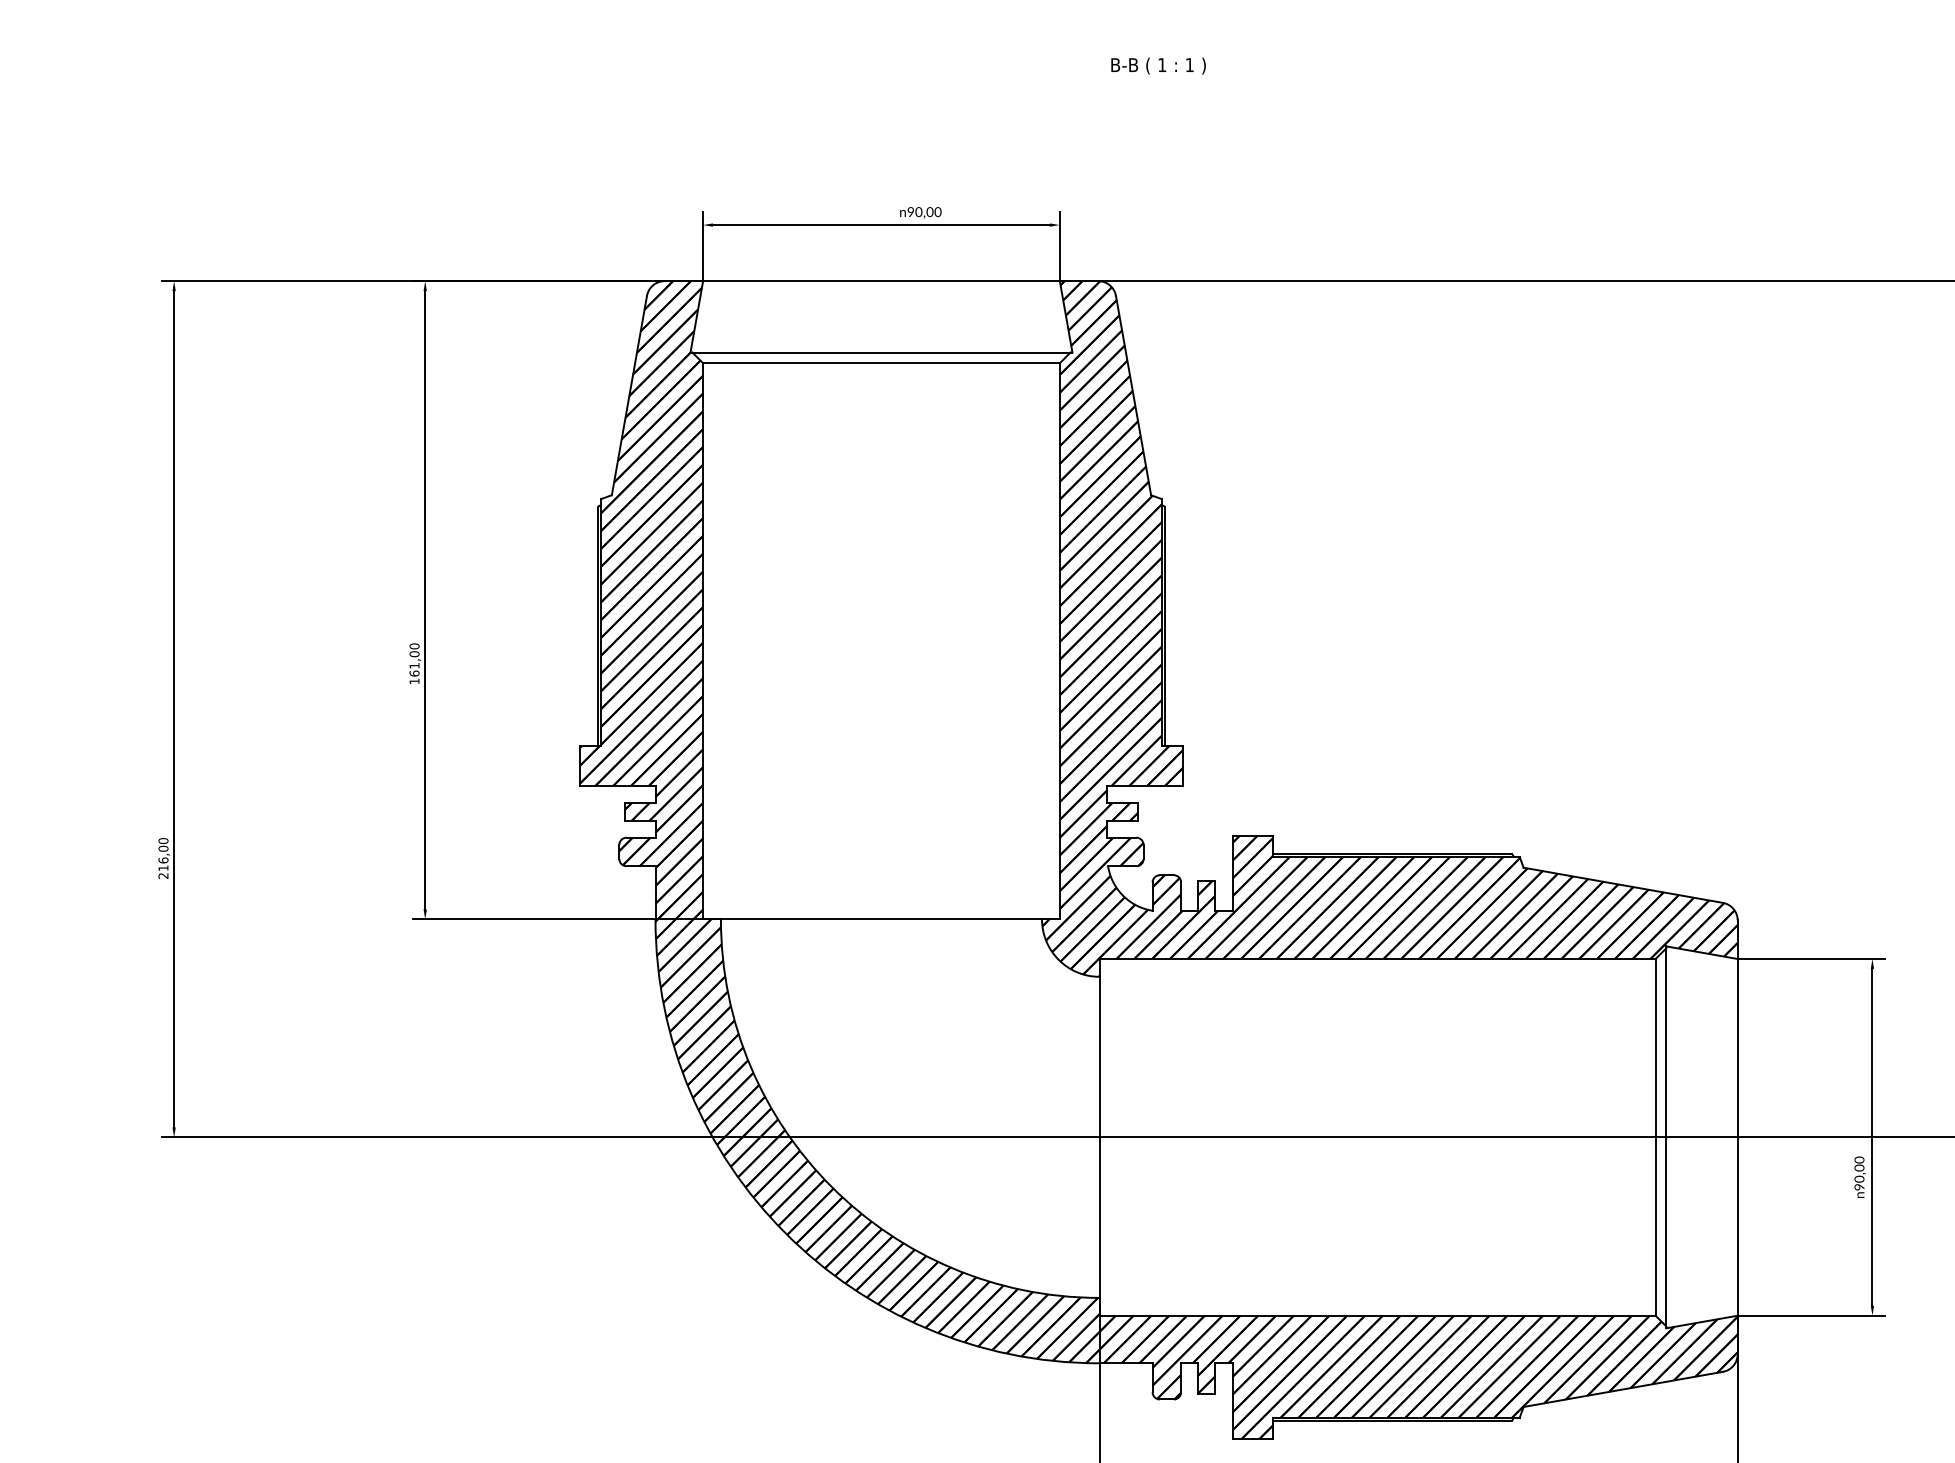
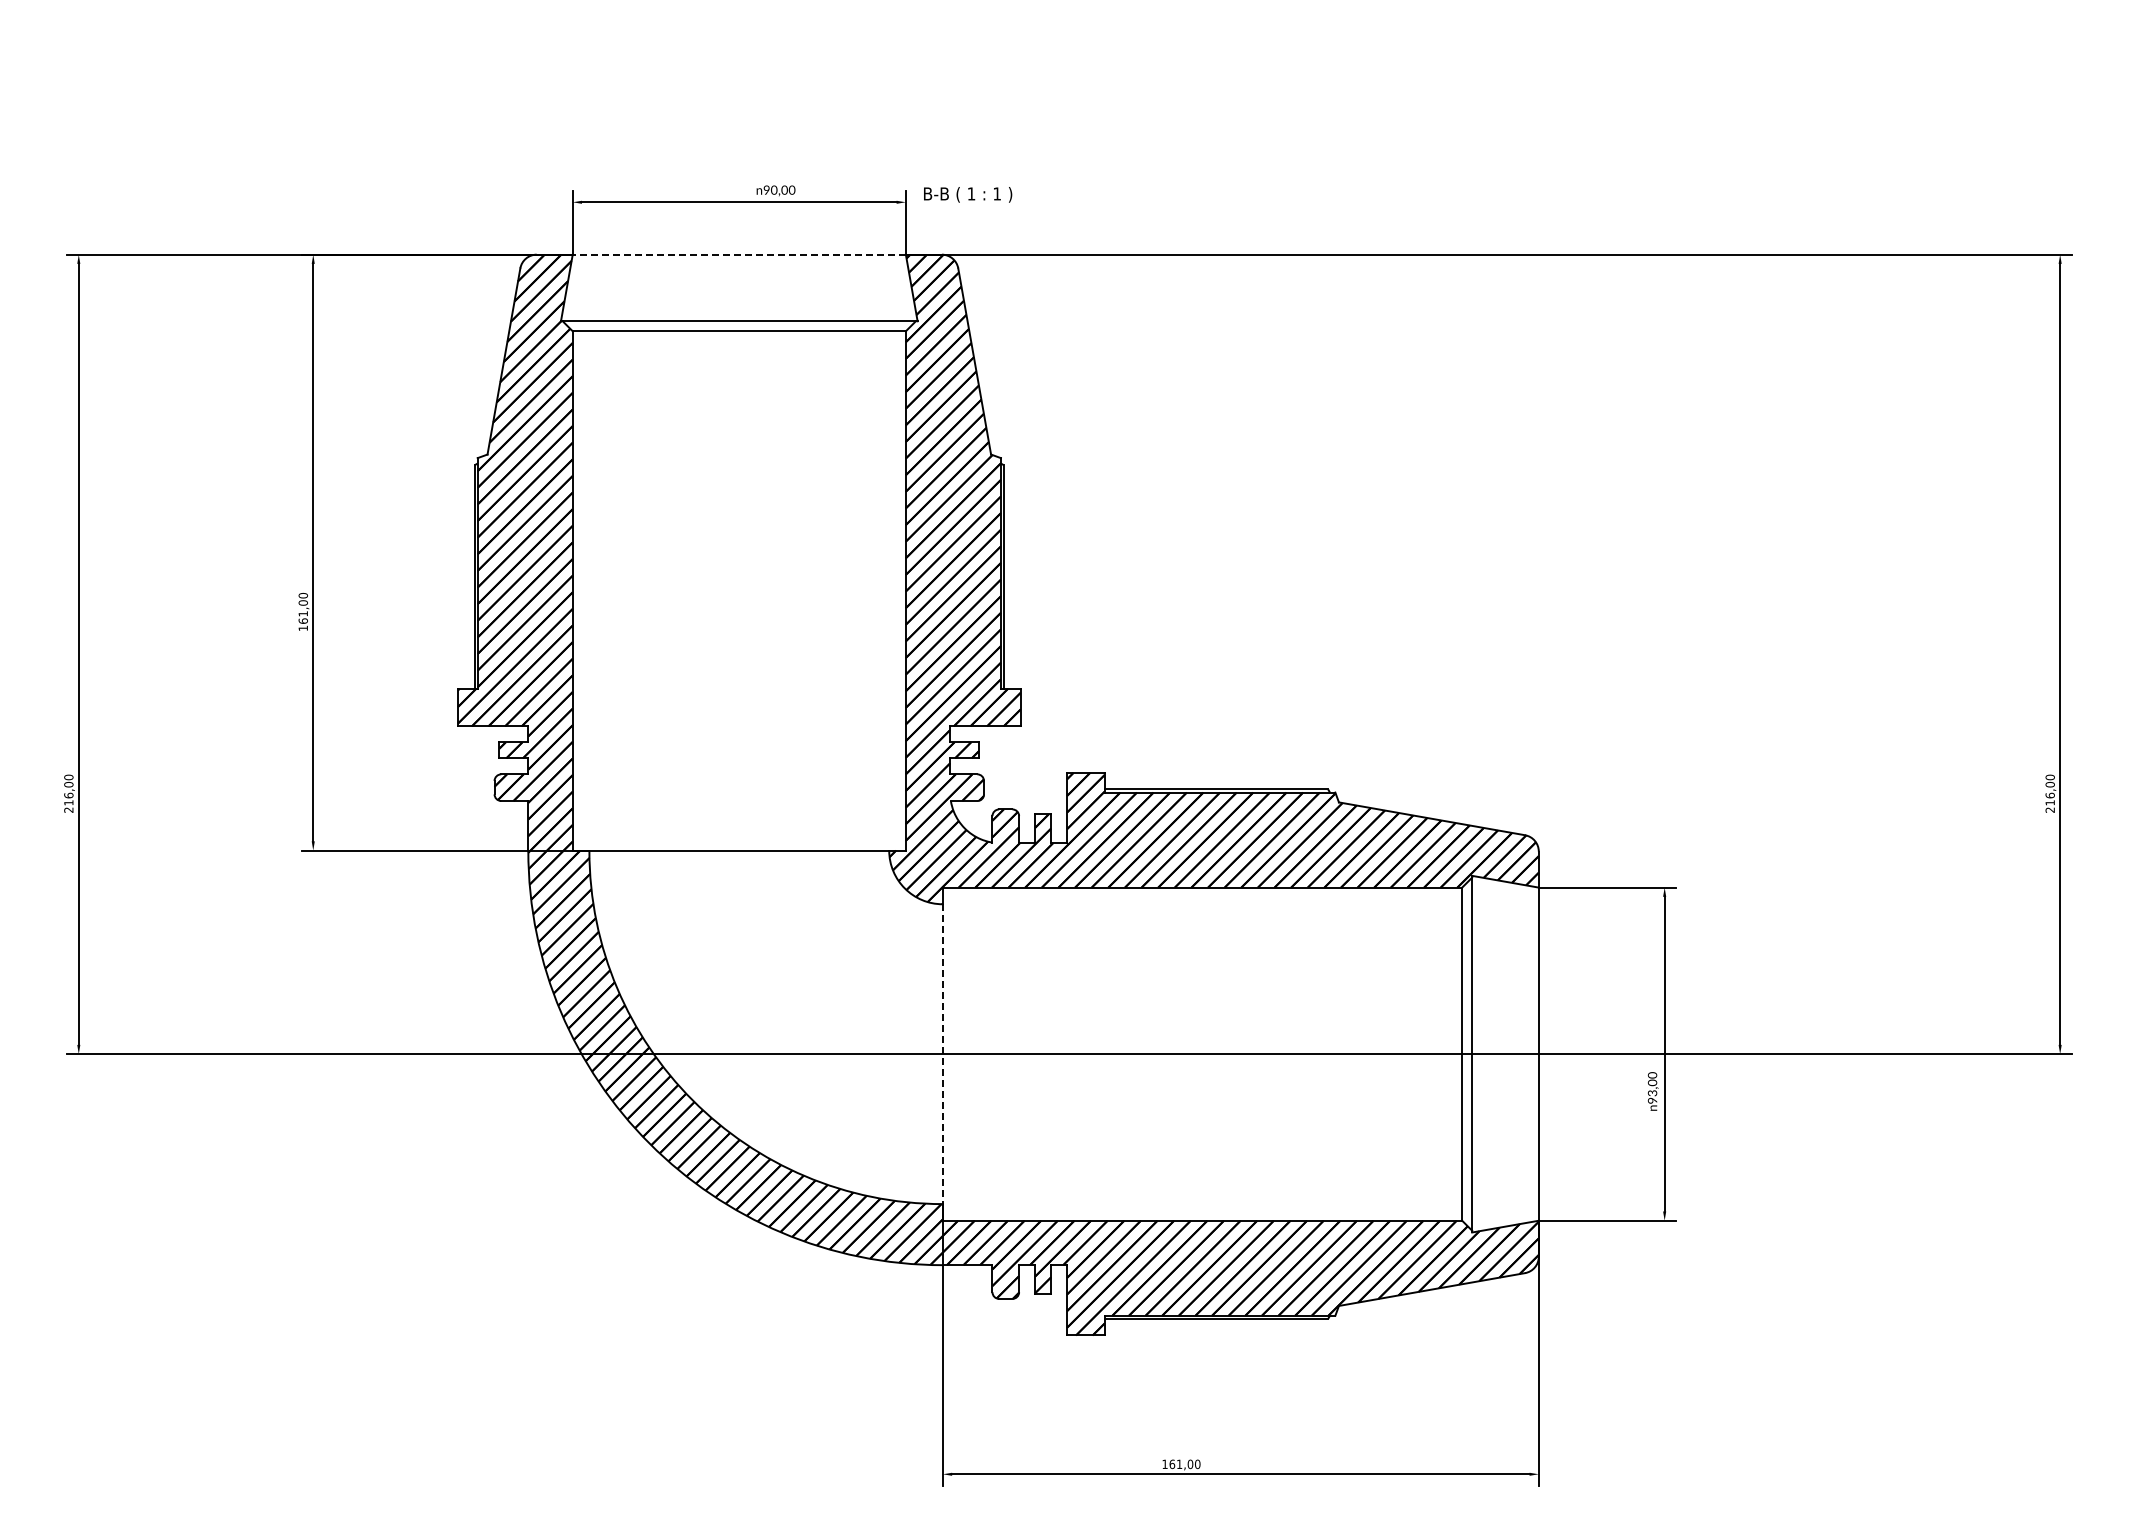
text: (1159, 65) -> (968, 194), moved
line: (881, 280) -> (739, 254), solid -> dashed
line: (1099, 1137) -> (942, 1054), solid -> dashed
text: (1859, 1179) -> (1652, 1093), 90,00 -> 93,00

